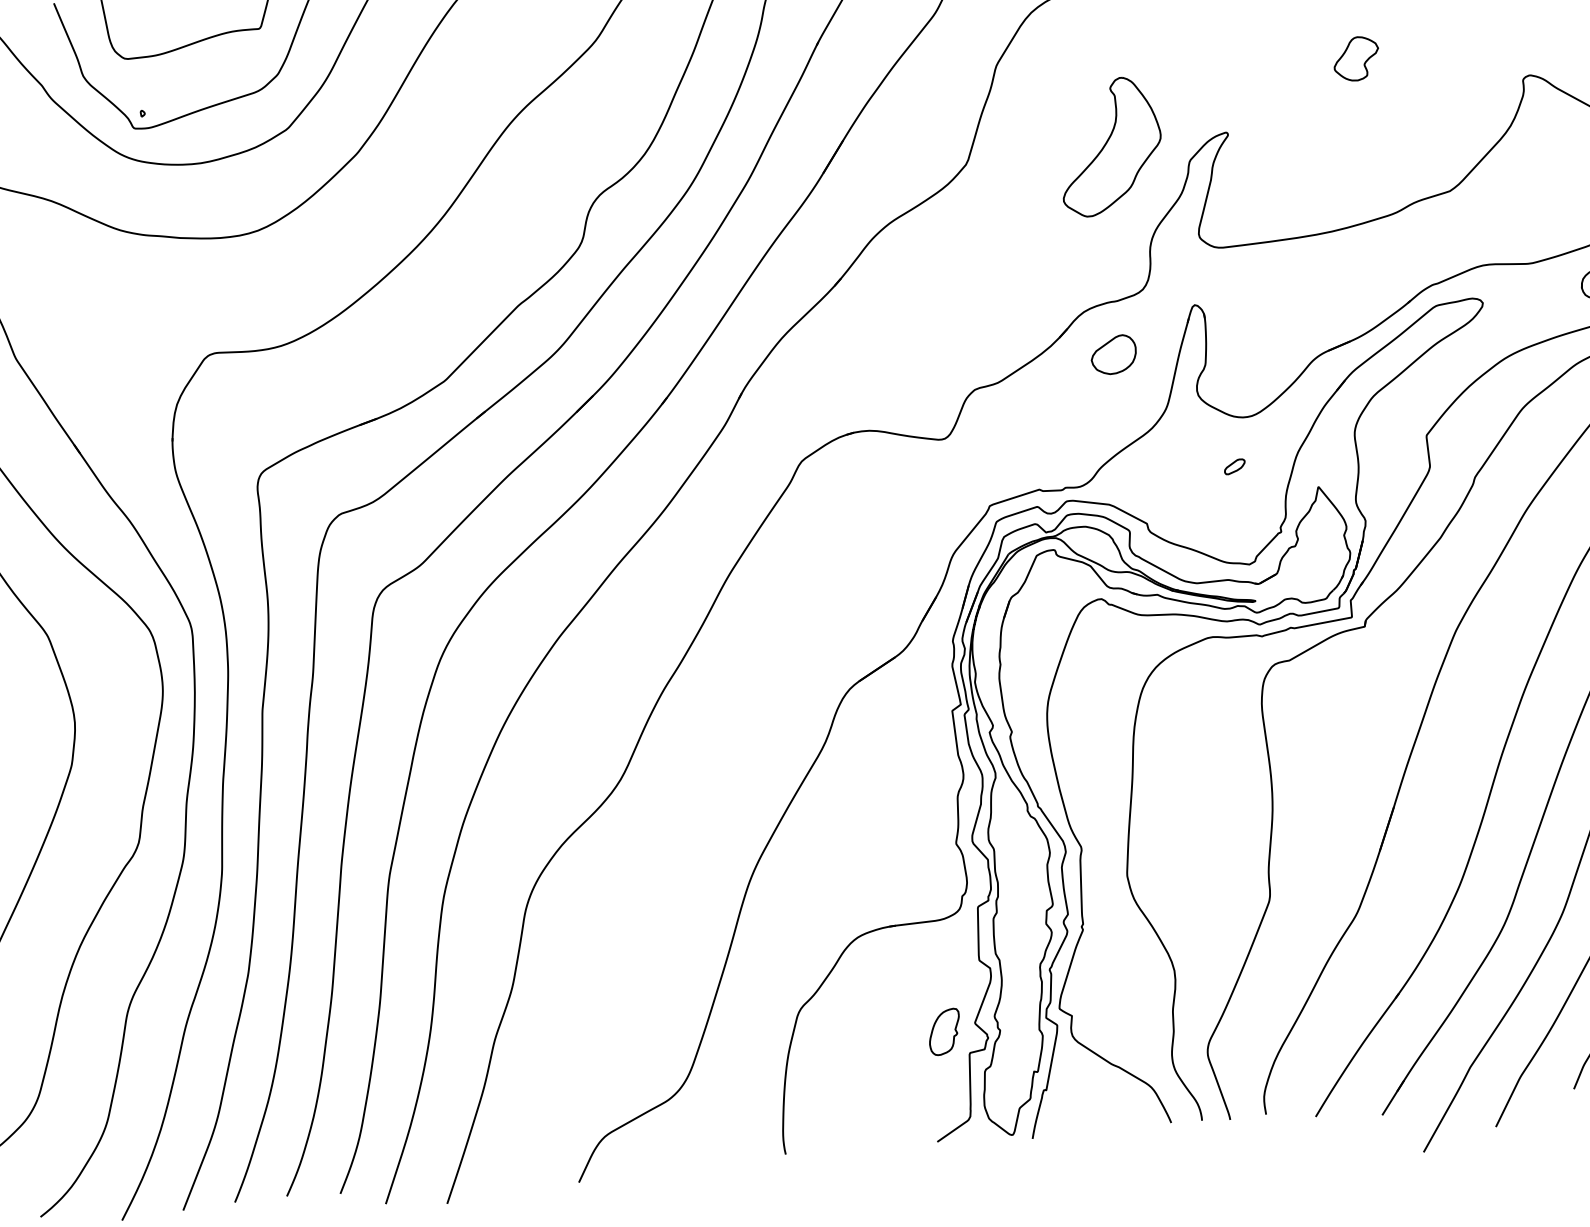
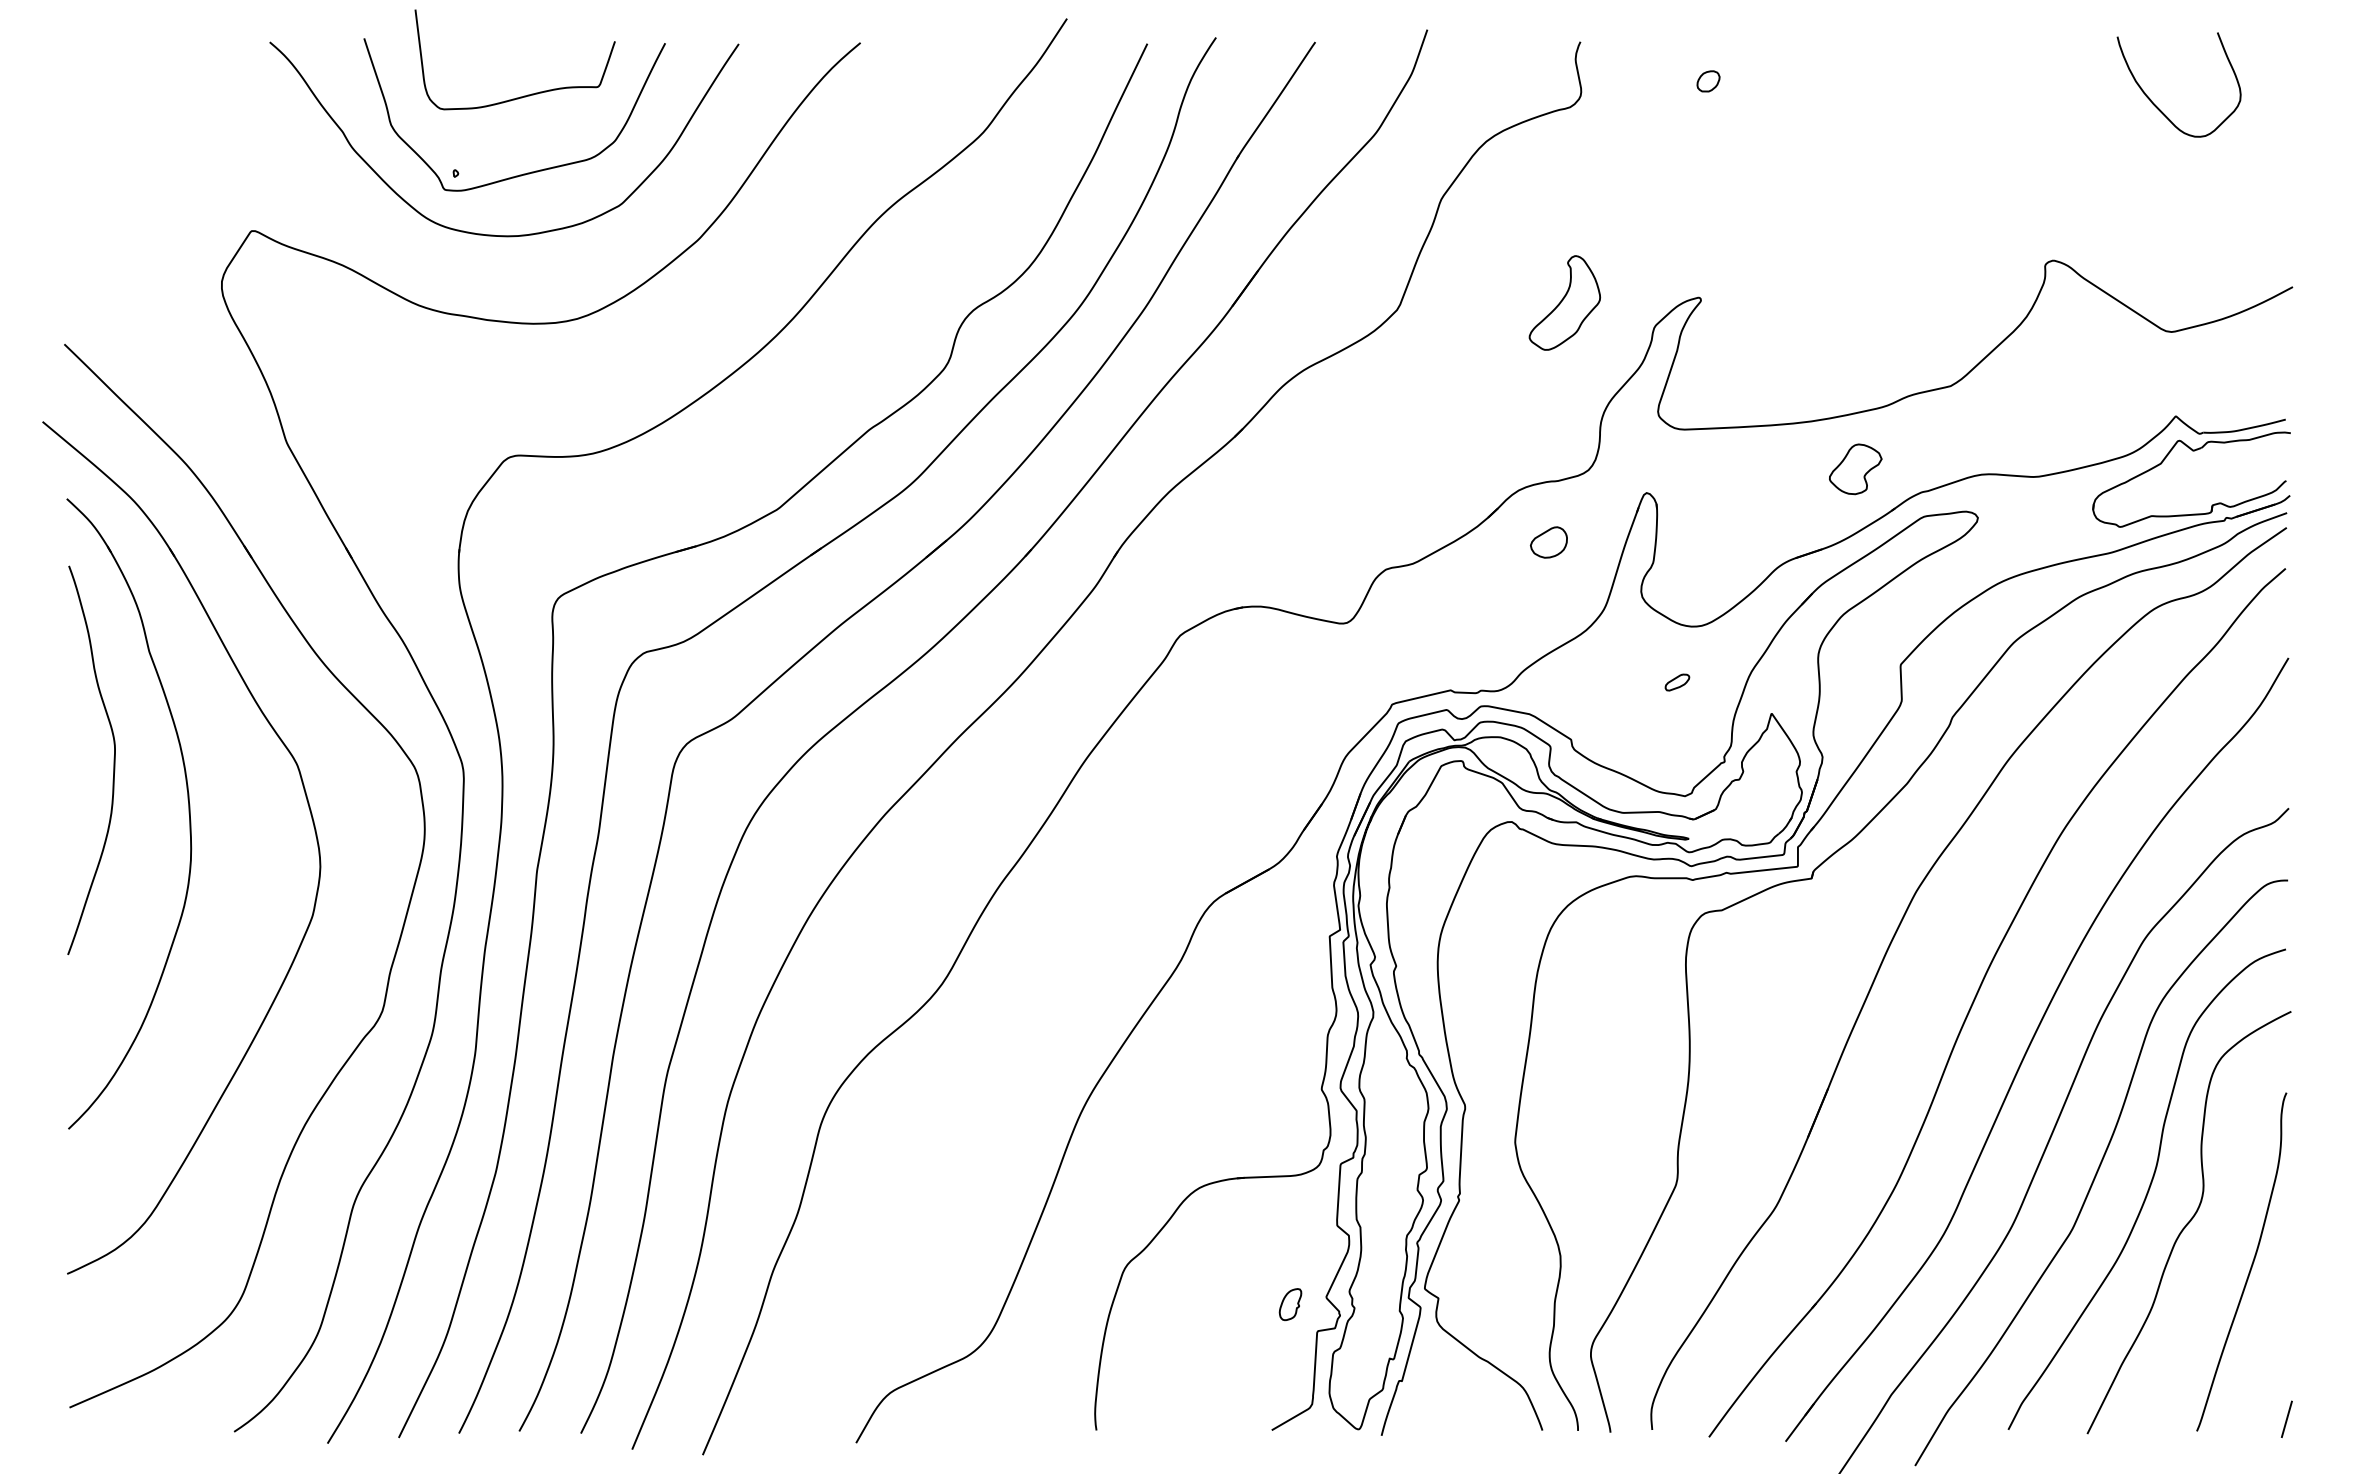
part: (1356, 59) -> (1855, 469), moved
part: (1110, 146) -> (1564, 302), size x0.6
part: (1113, 354) -> (1548, 542), size x0.7
part: (944, 1031) -> (1290, 1304), size x0.6

